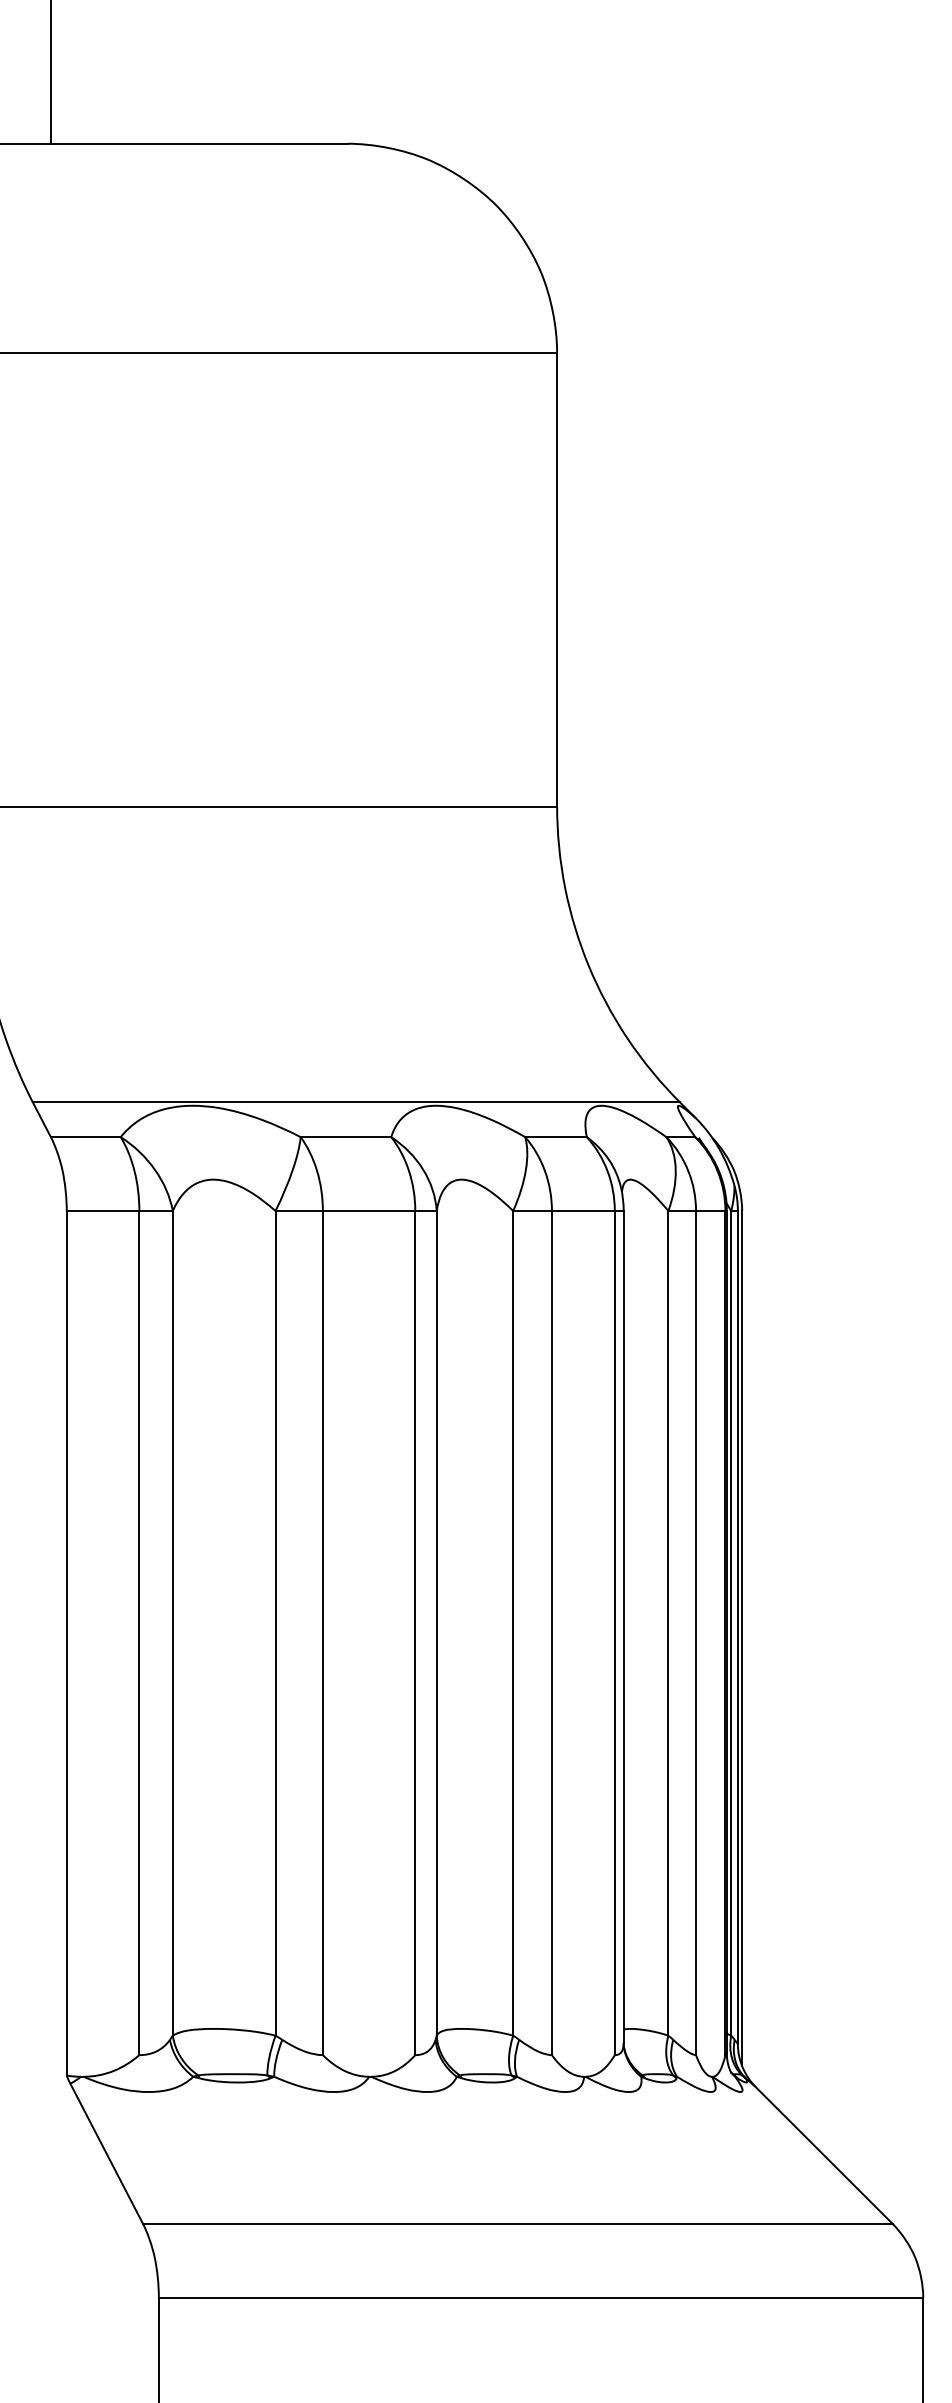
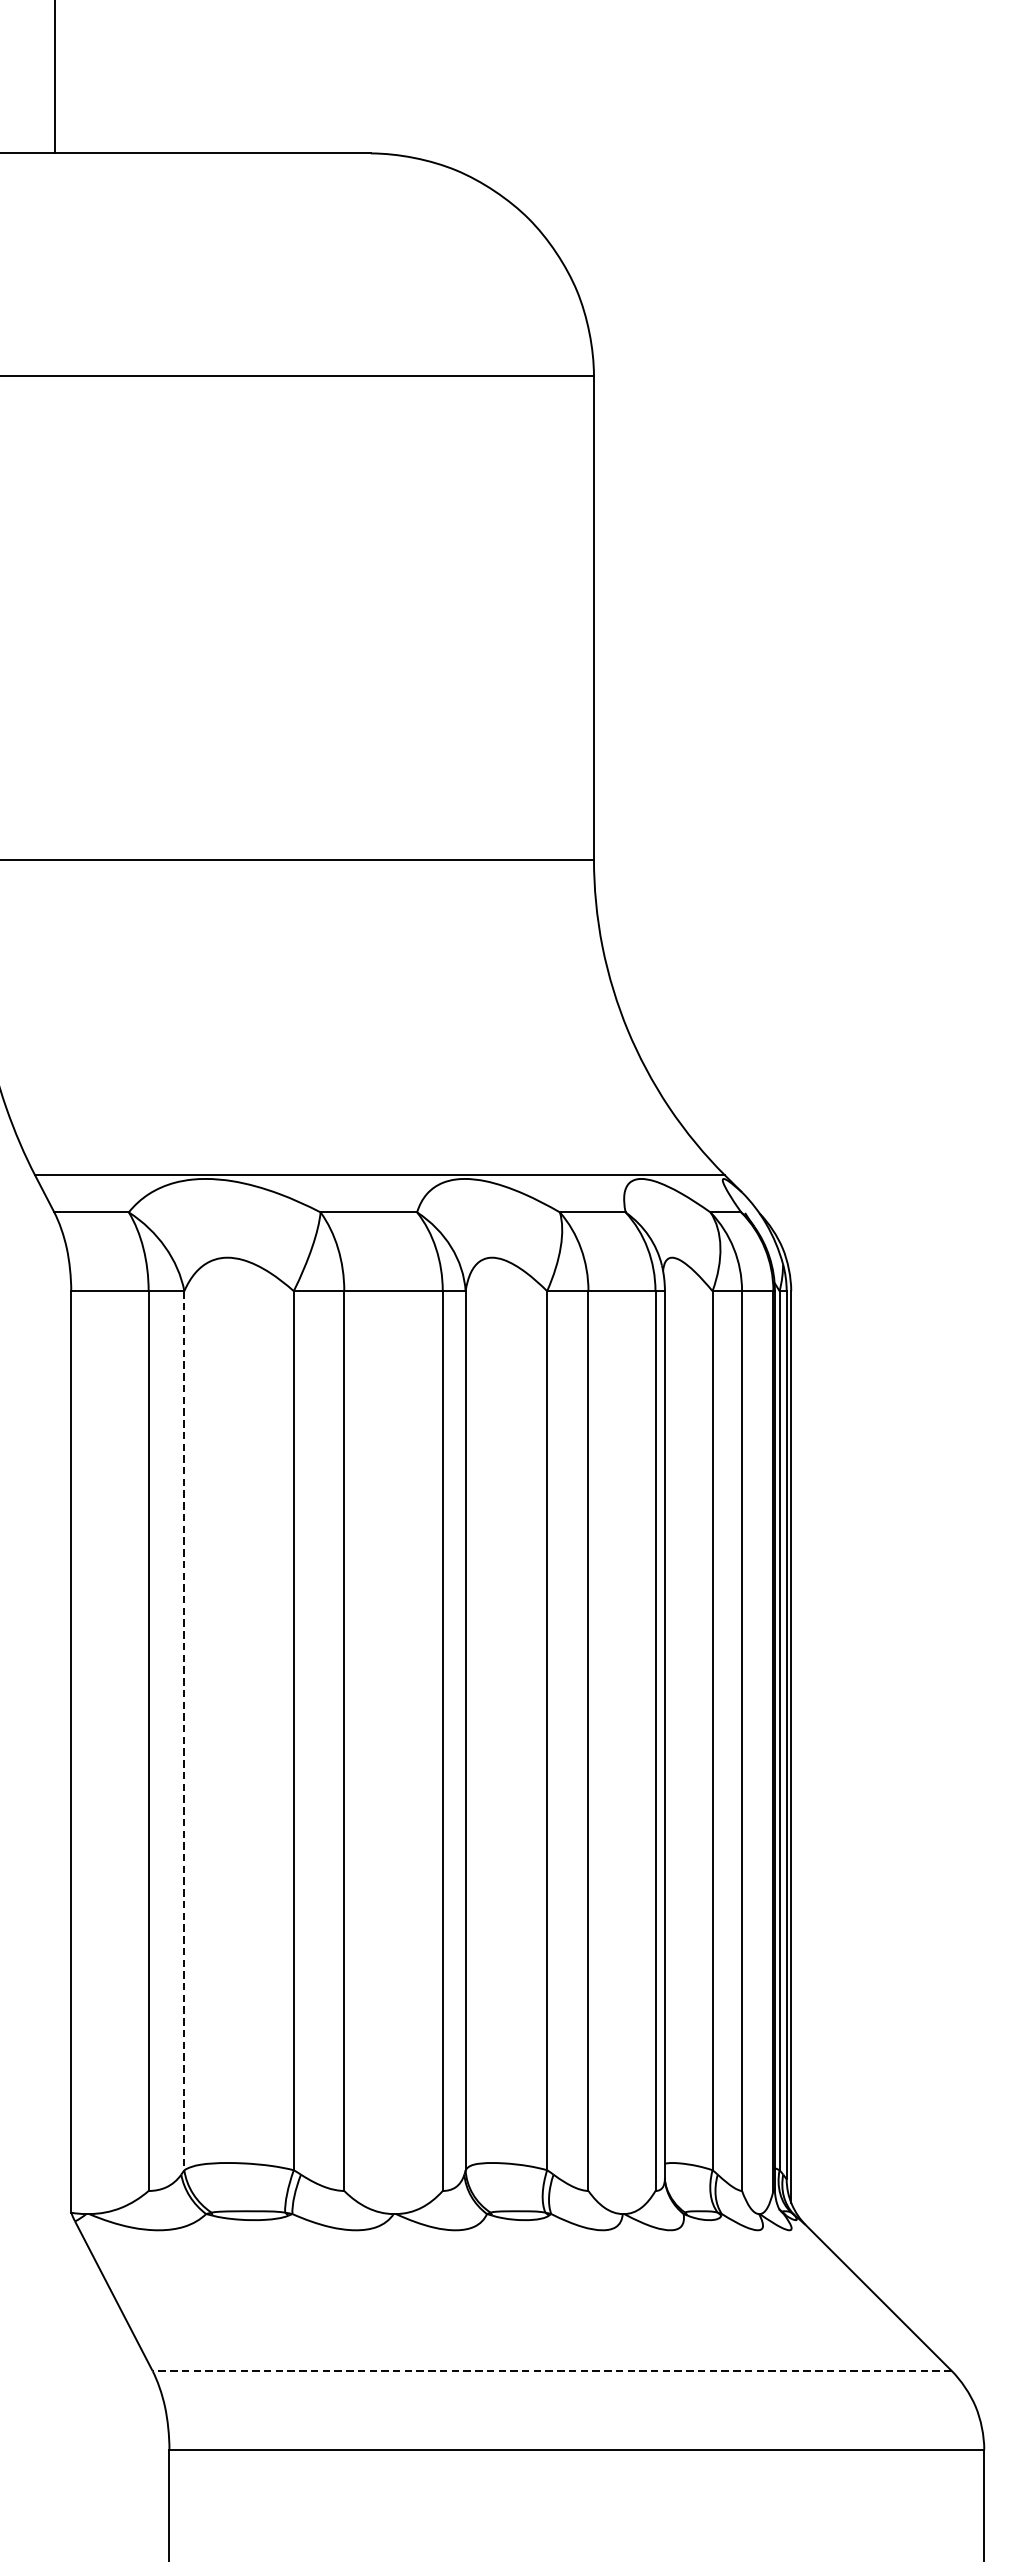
line: (172, 1623) -> (183, 1730), solid -> dashed
line: (517, 2223) -> (551, 2370), solid -> dashed

